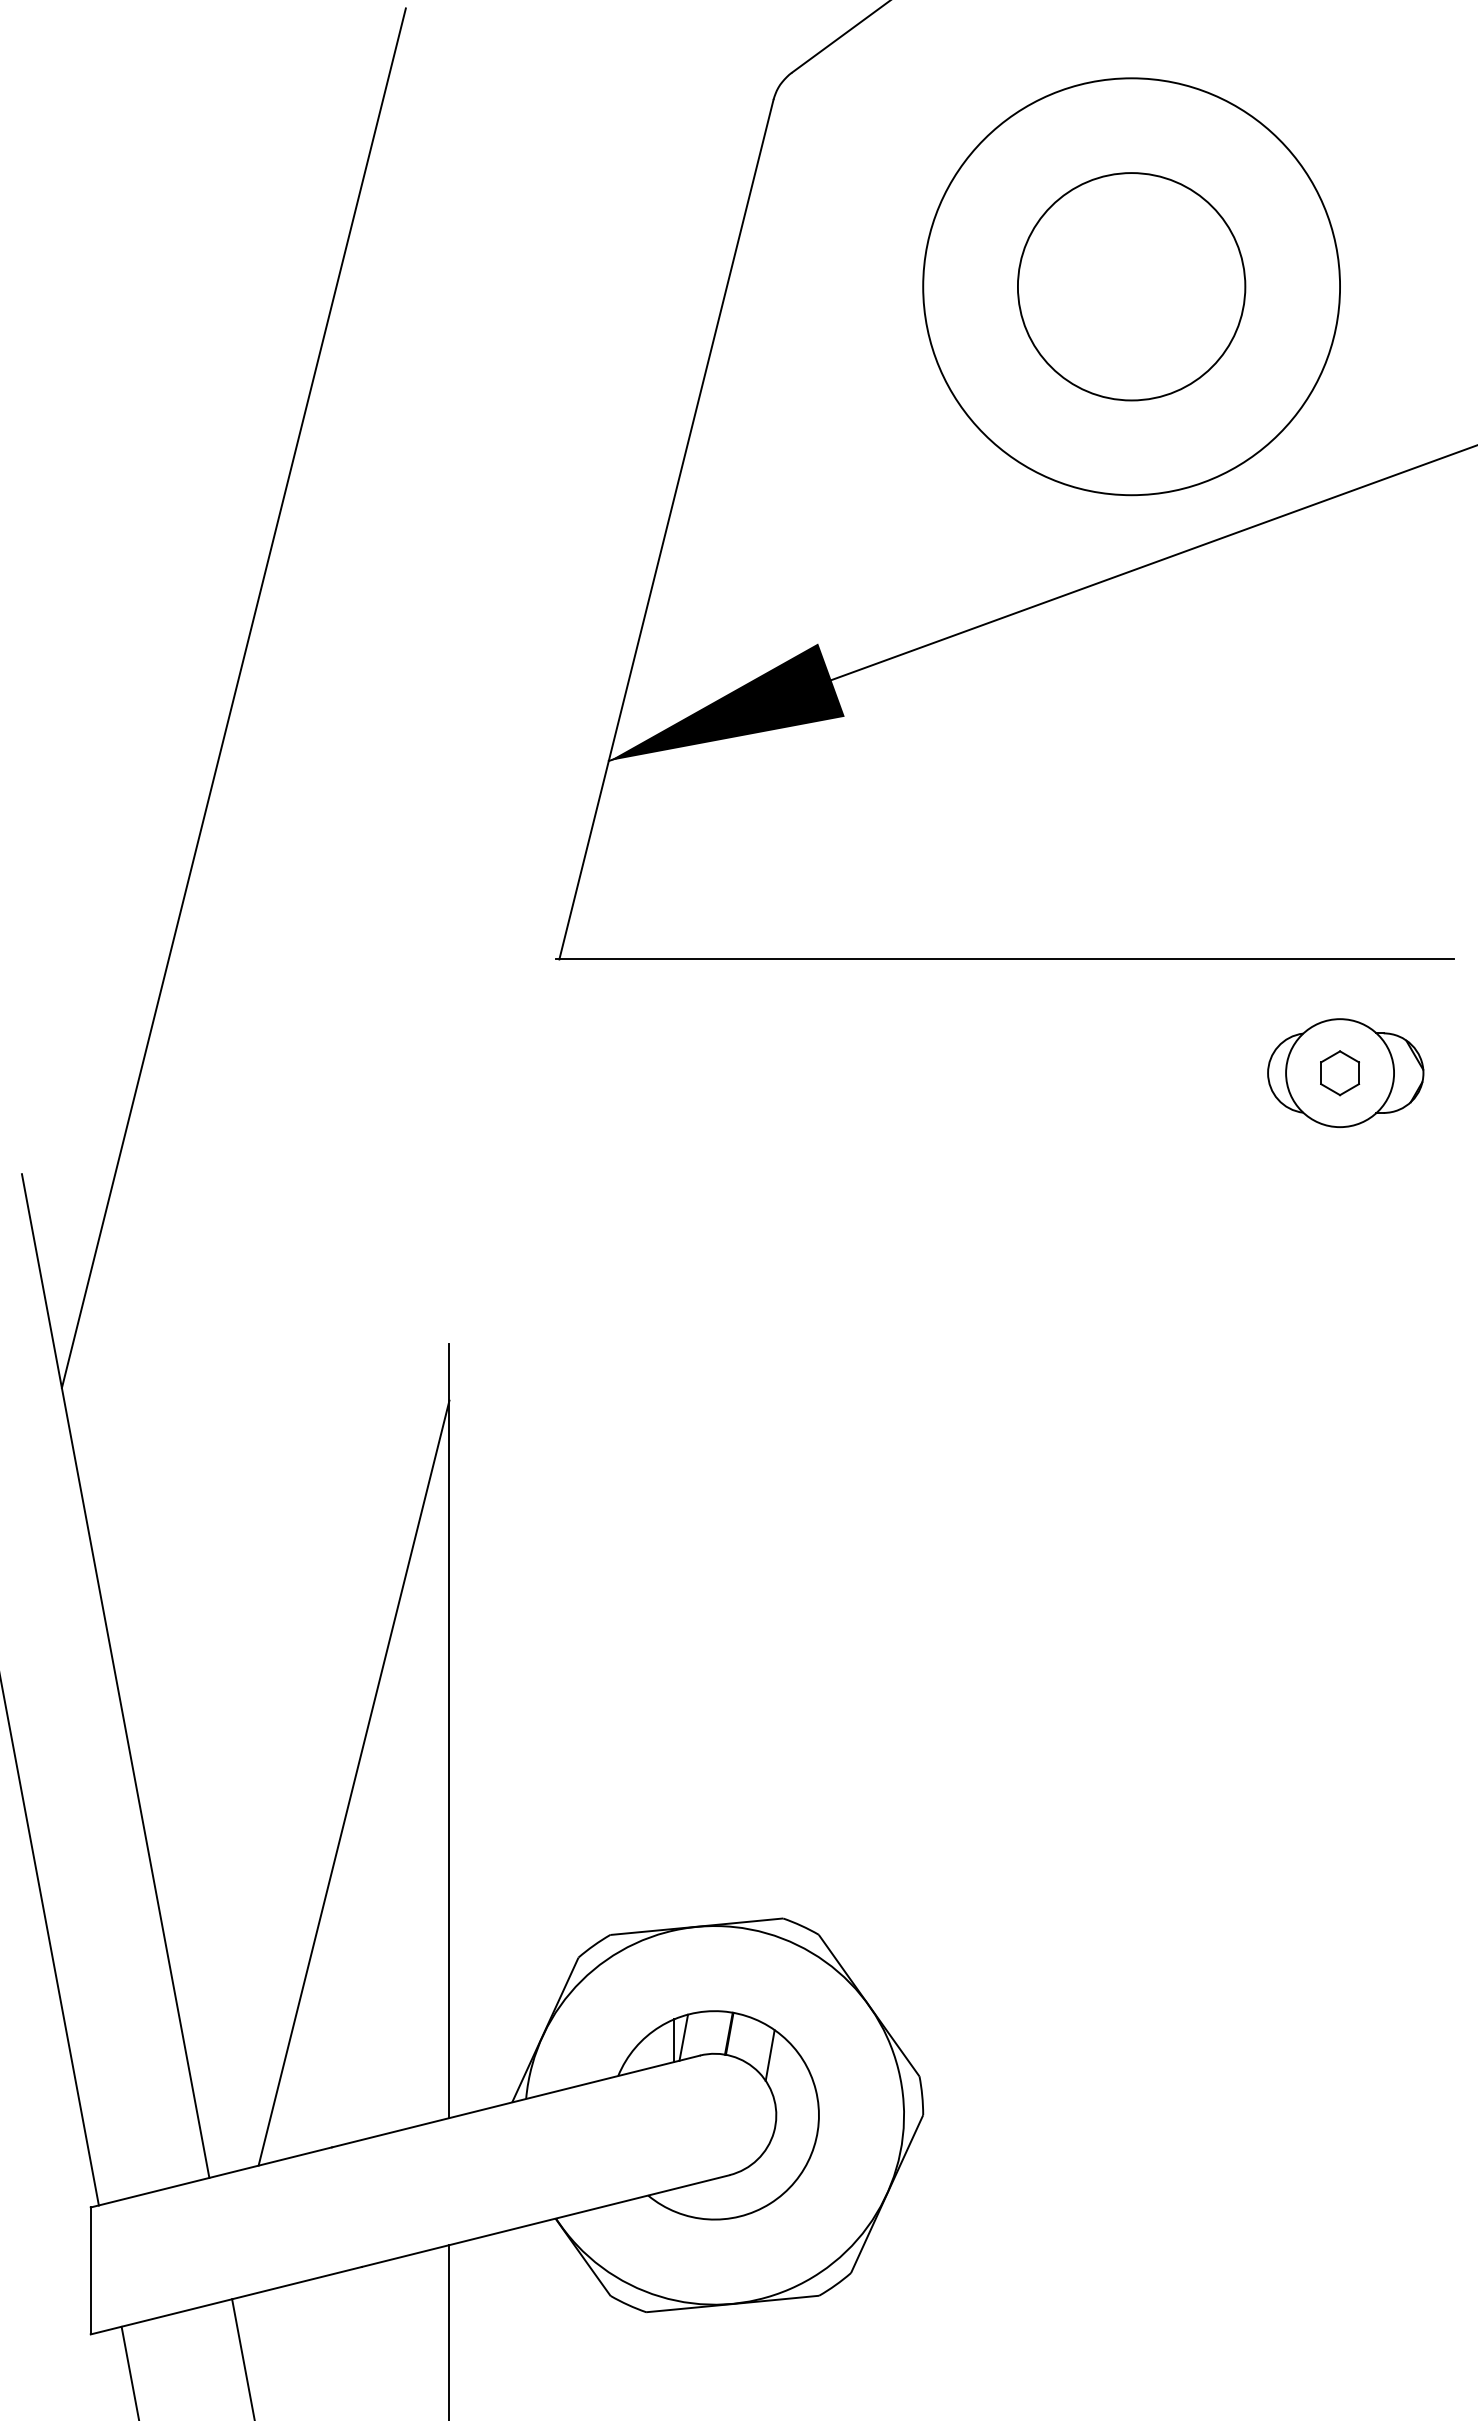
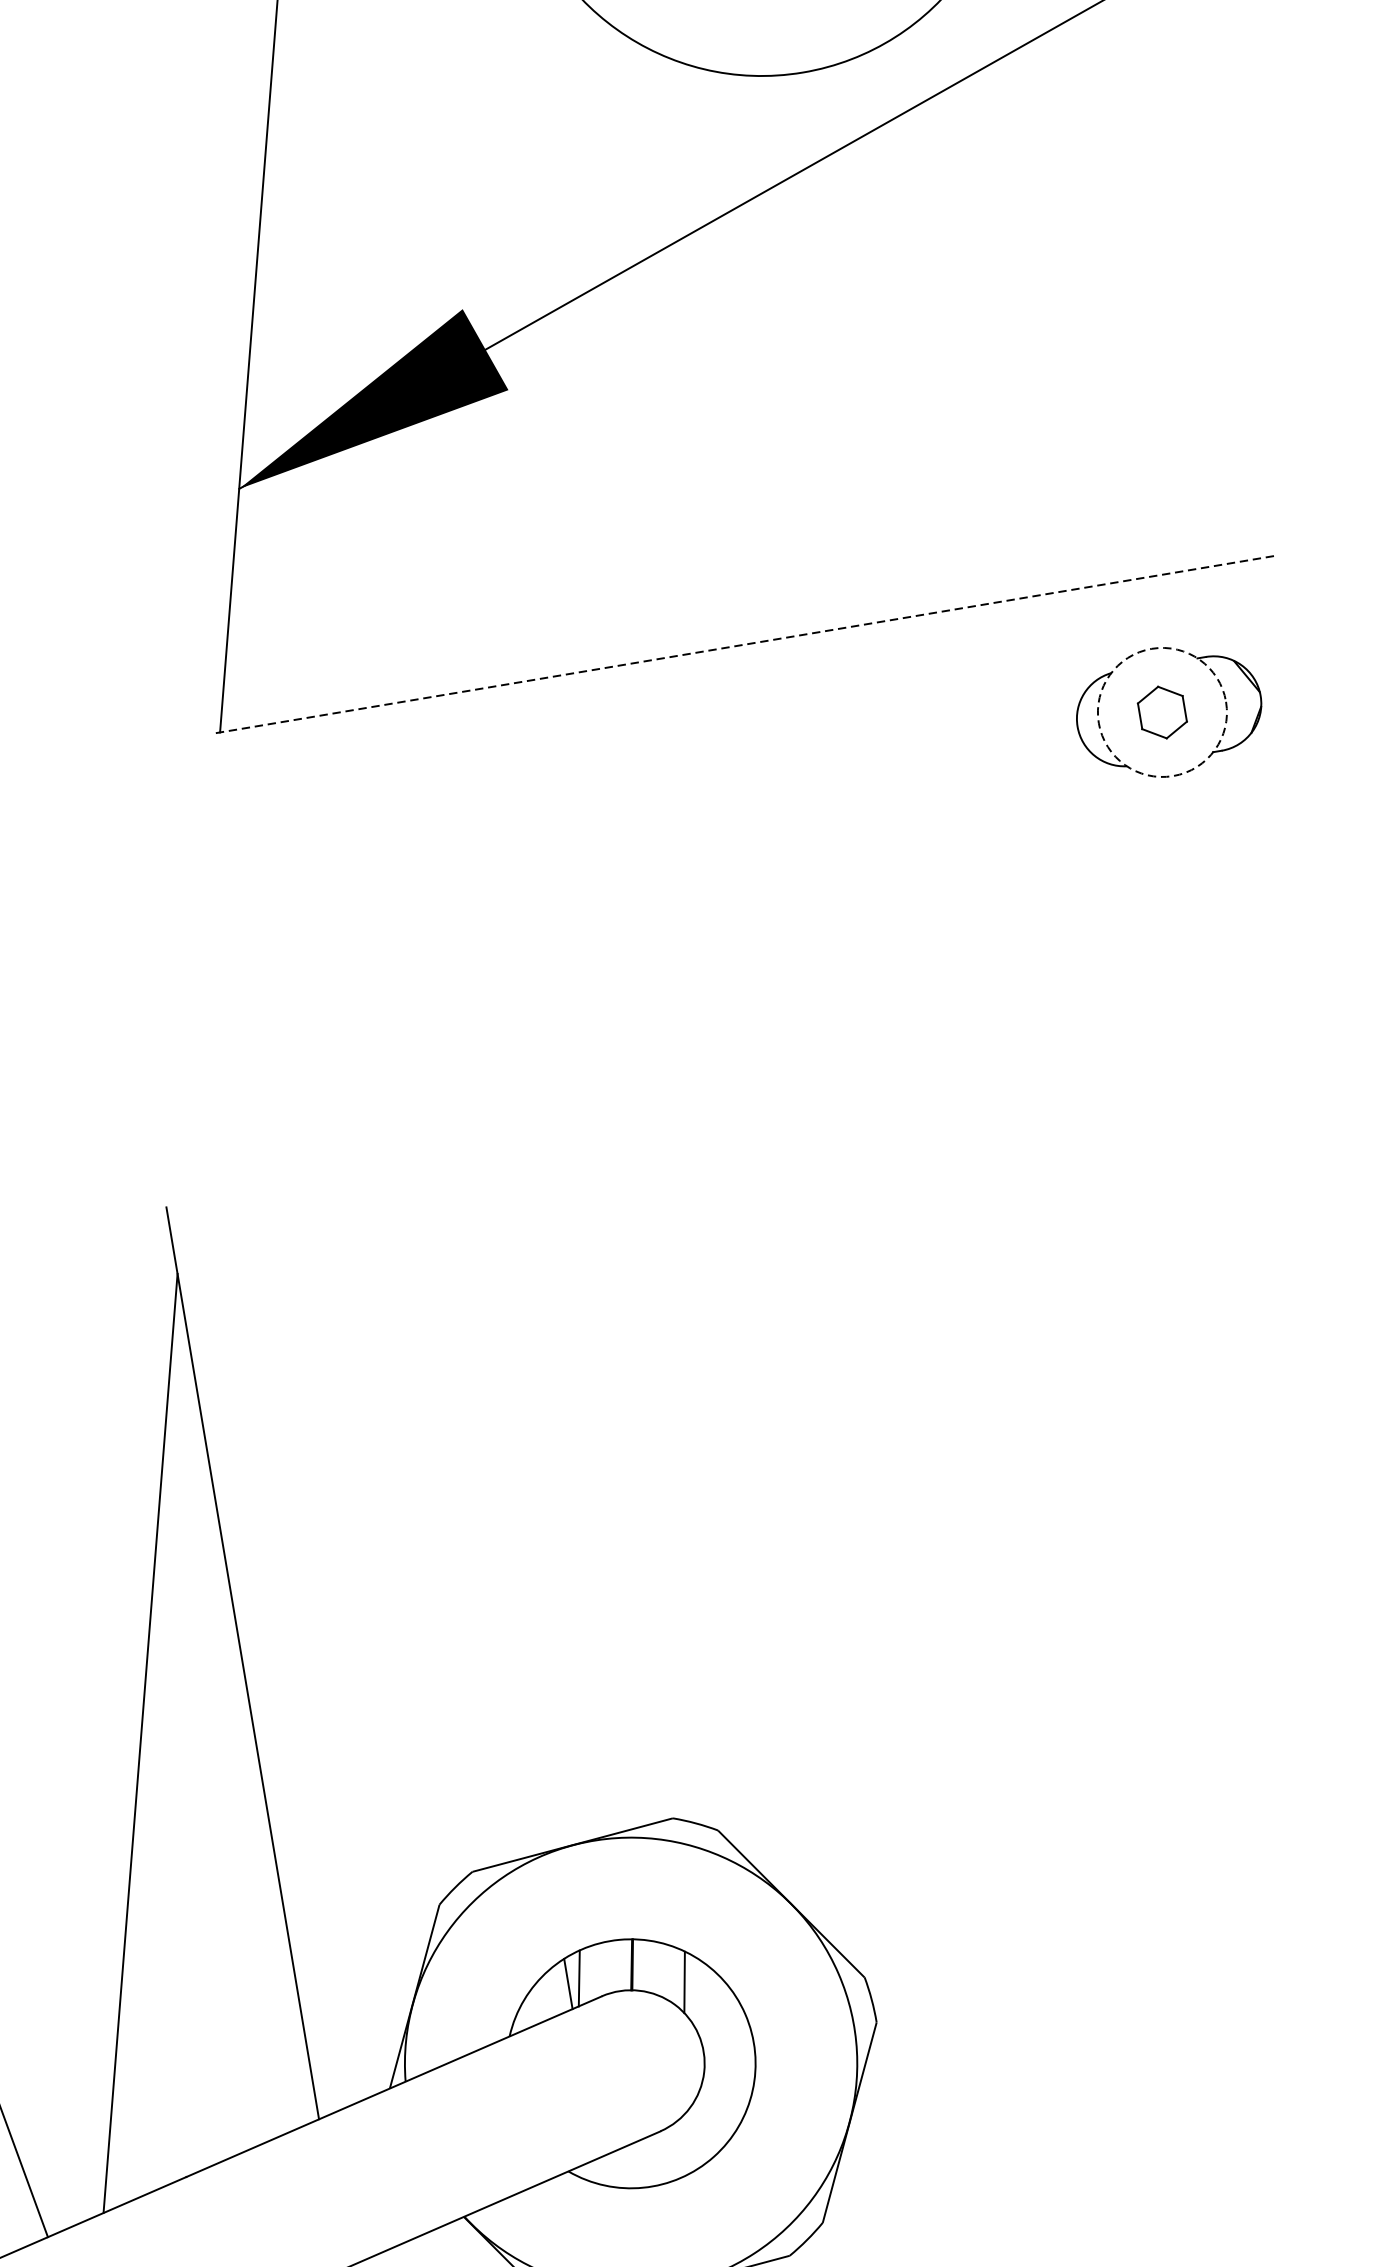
line: (1005, 959) -> (745, 644), solid -> dashed
circle: (1340, 1073) -> (1162, 712), solid -> dashed

